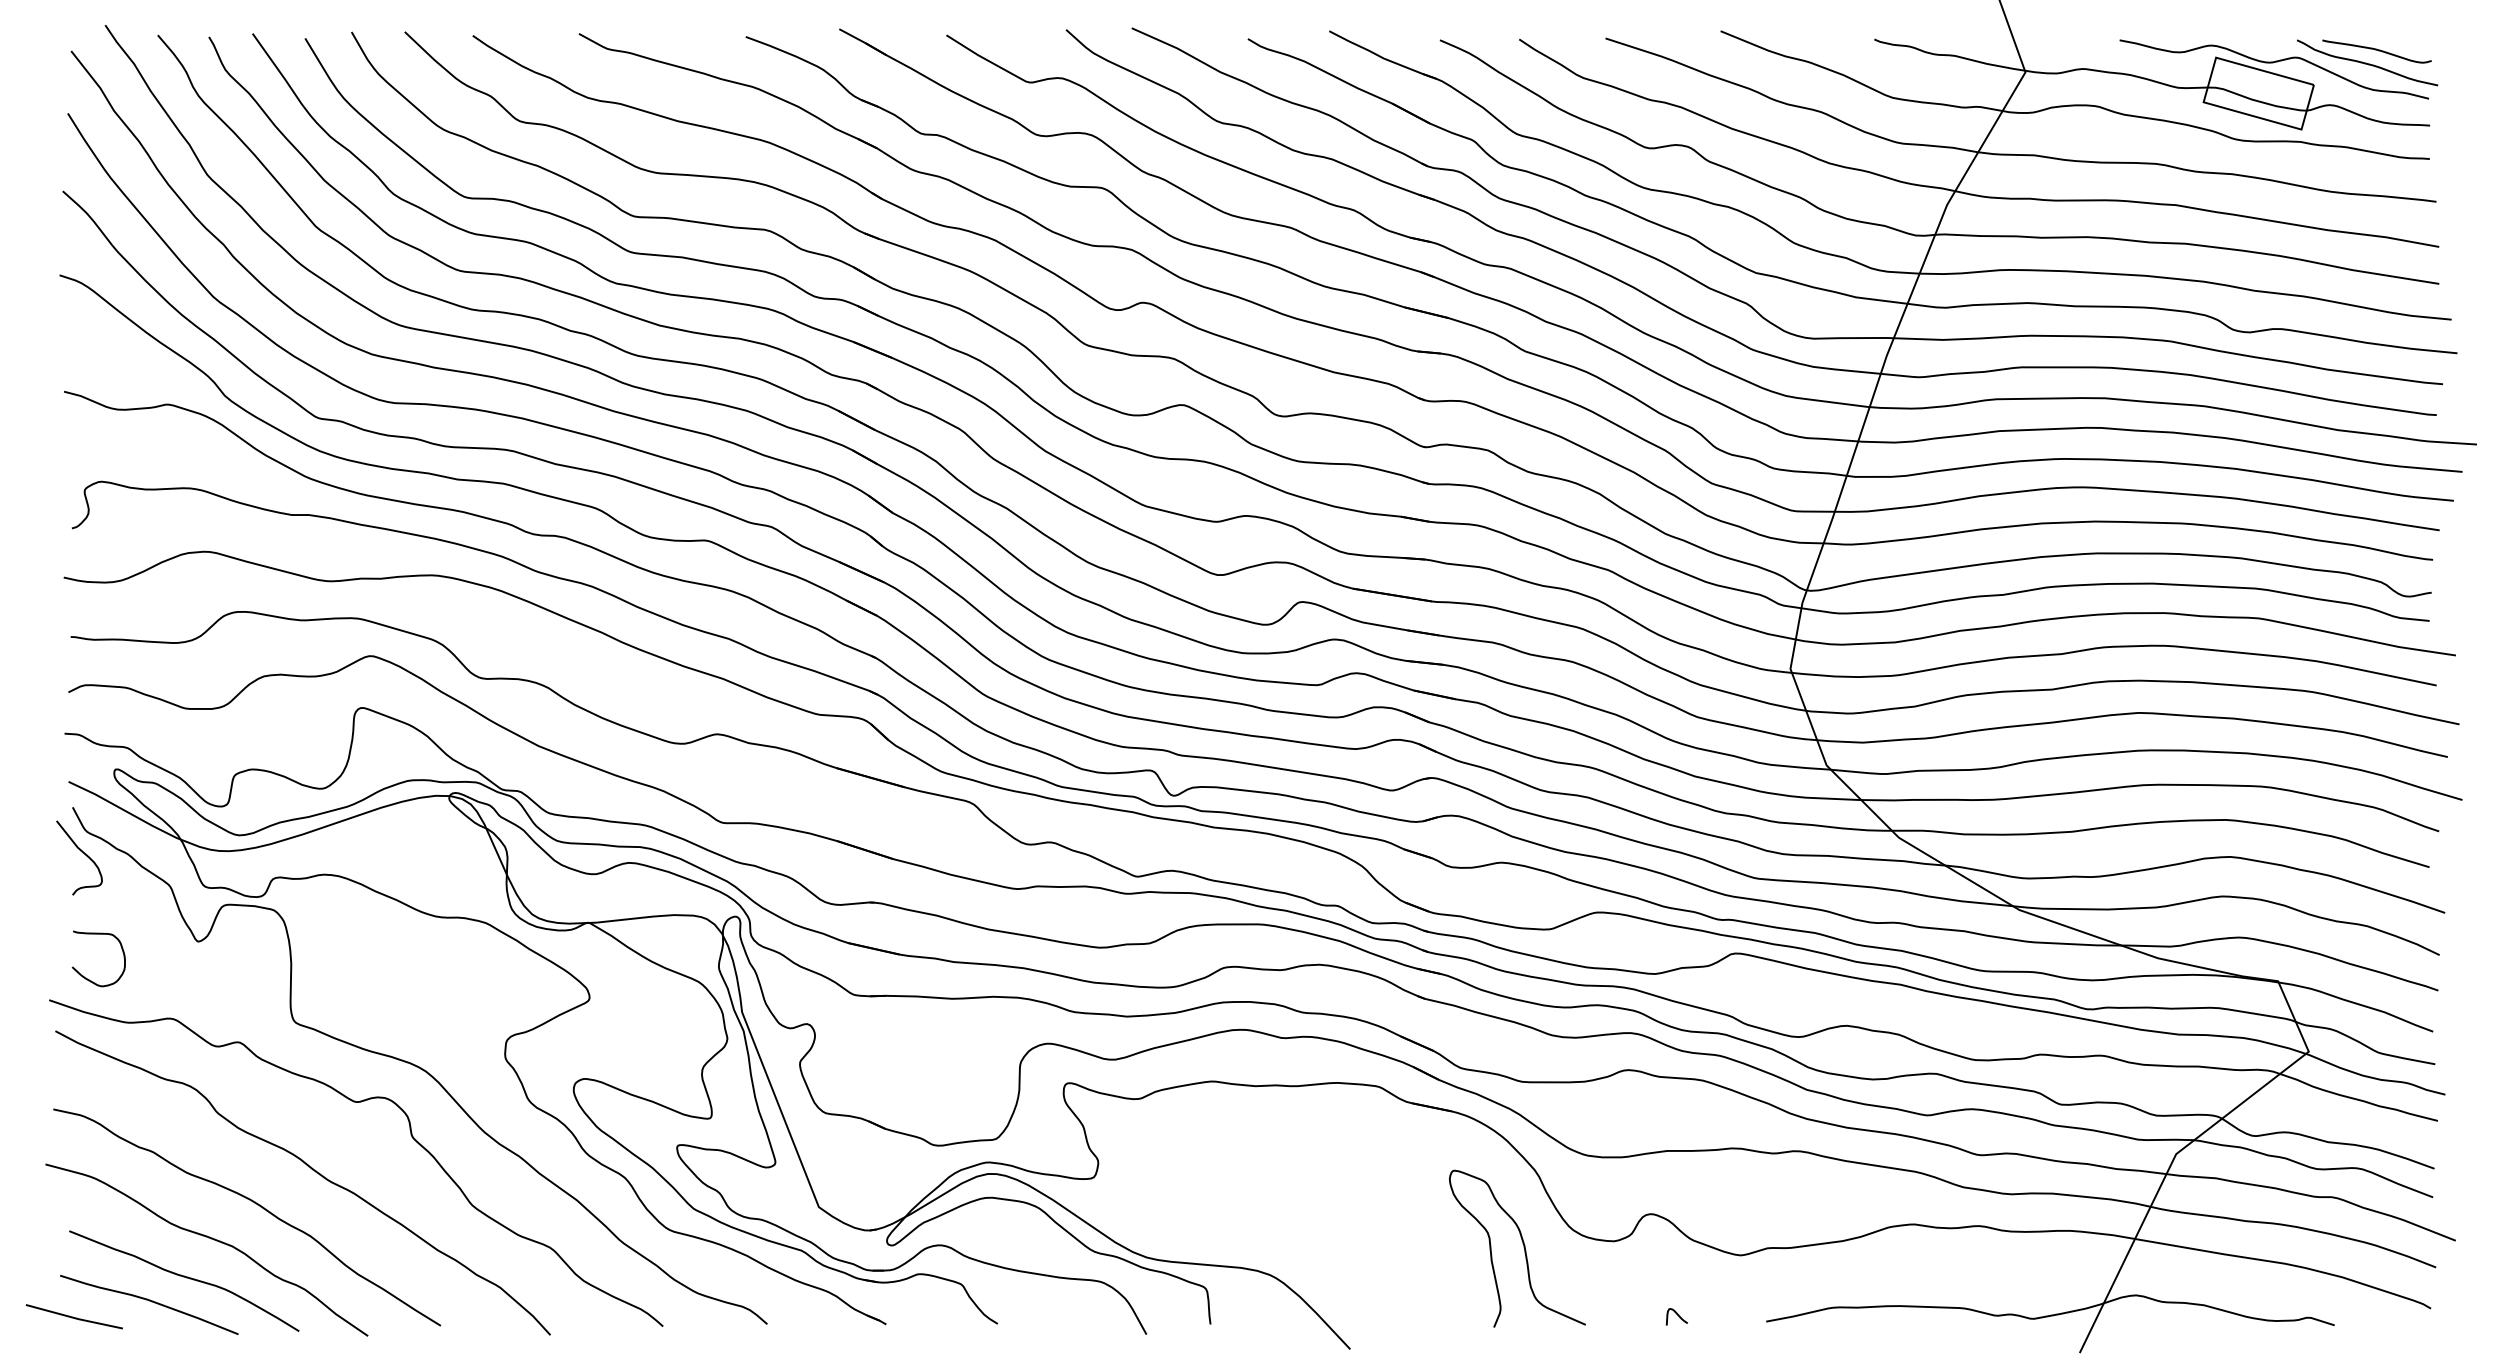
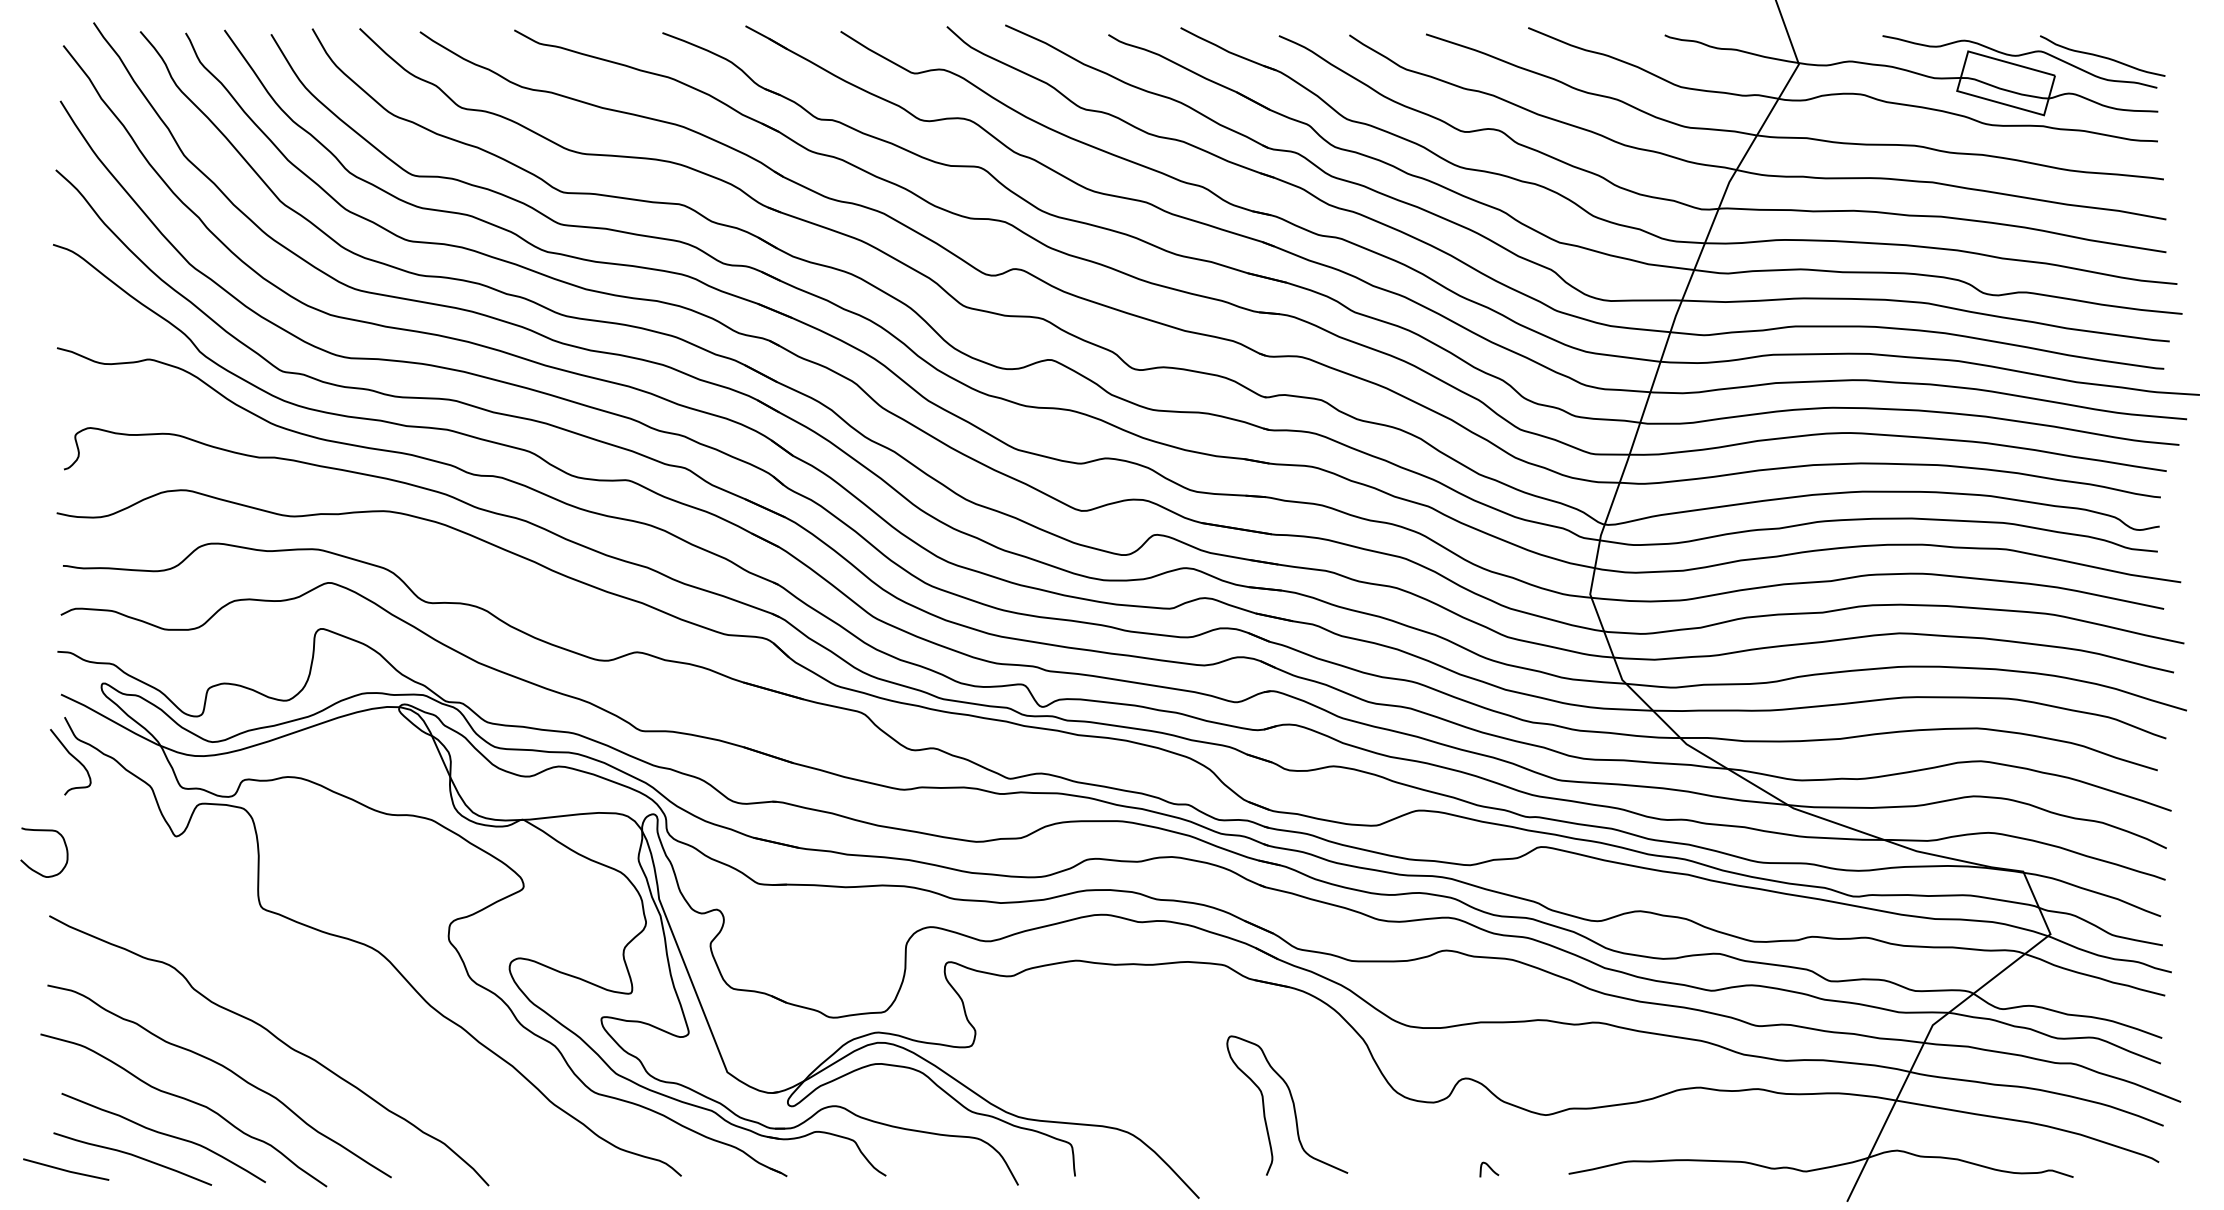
curve: (2376, 50) -> (2110, 45), removed
curve: (86, 977) -> (33, 869), moved
curve: (356, 1102) -> (316, 979), removed
curve: (1523, 1247) -> (1292, 1104), moved

